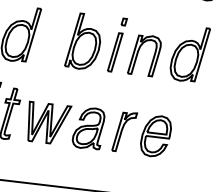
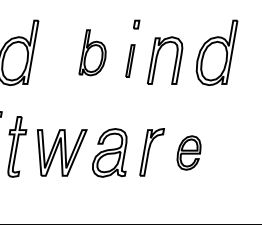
part: (84, 41) -> (92, 52), size x0.7
part: (115, 51) -> (130, 60), size x0.7
part: (155, 135) -> (188, 152), size x0.7

